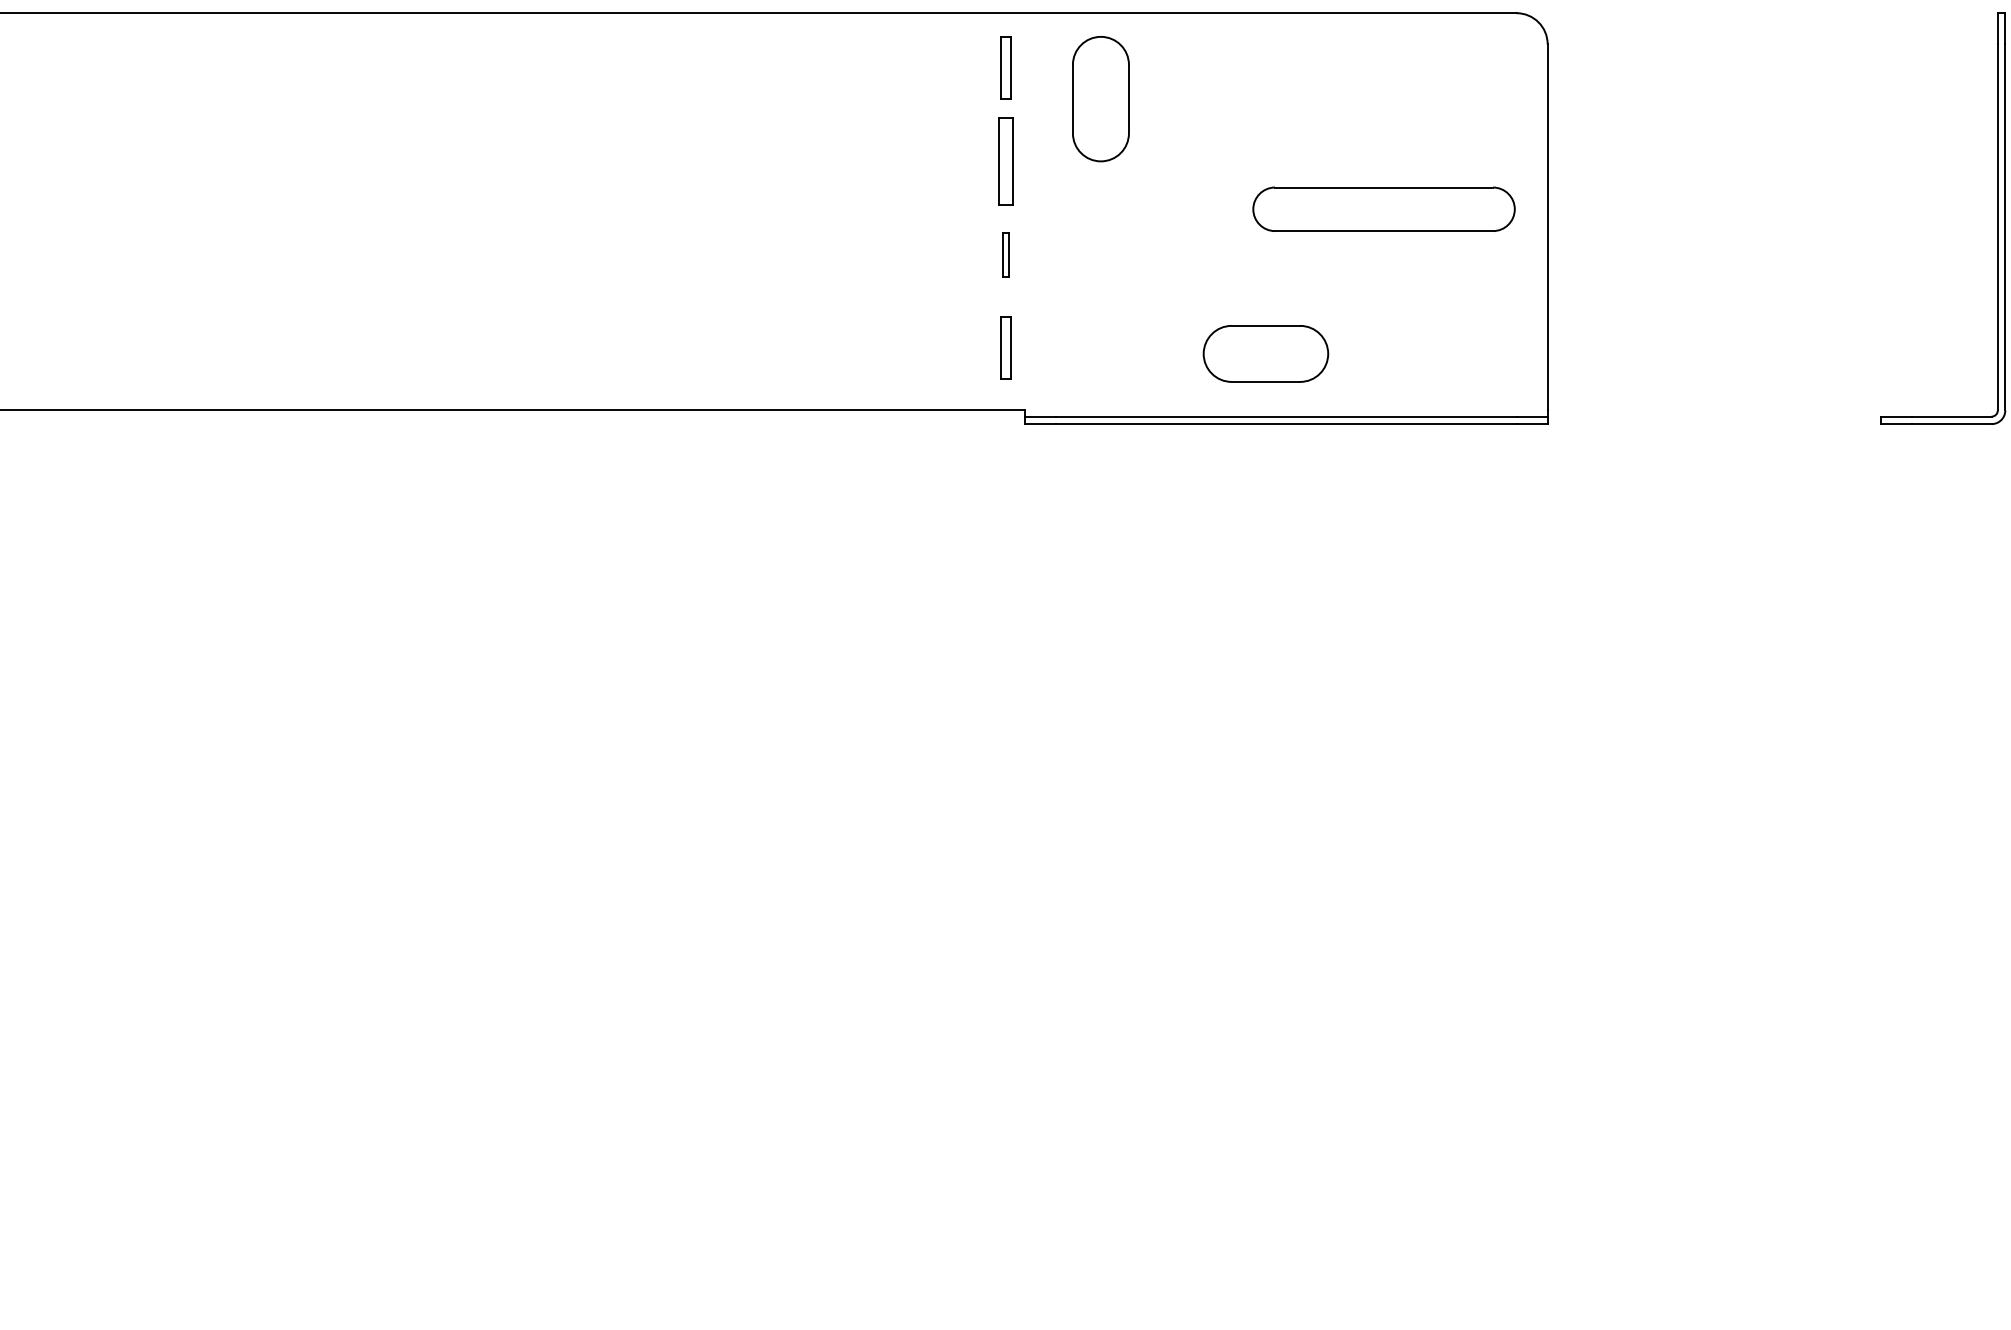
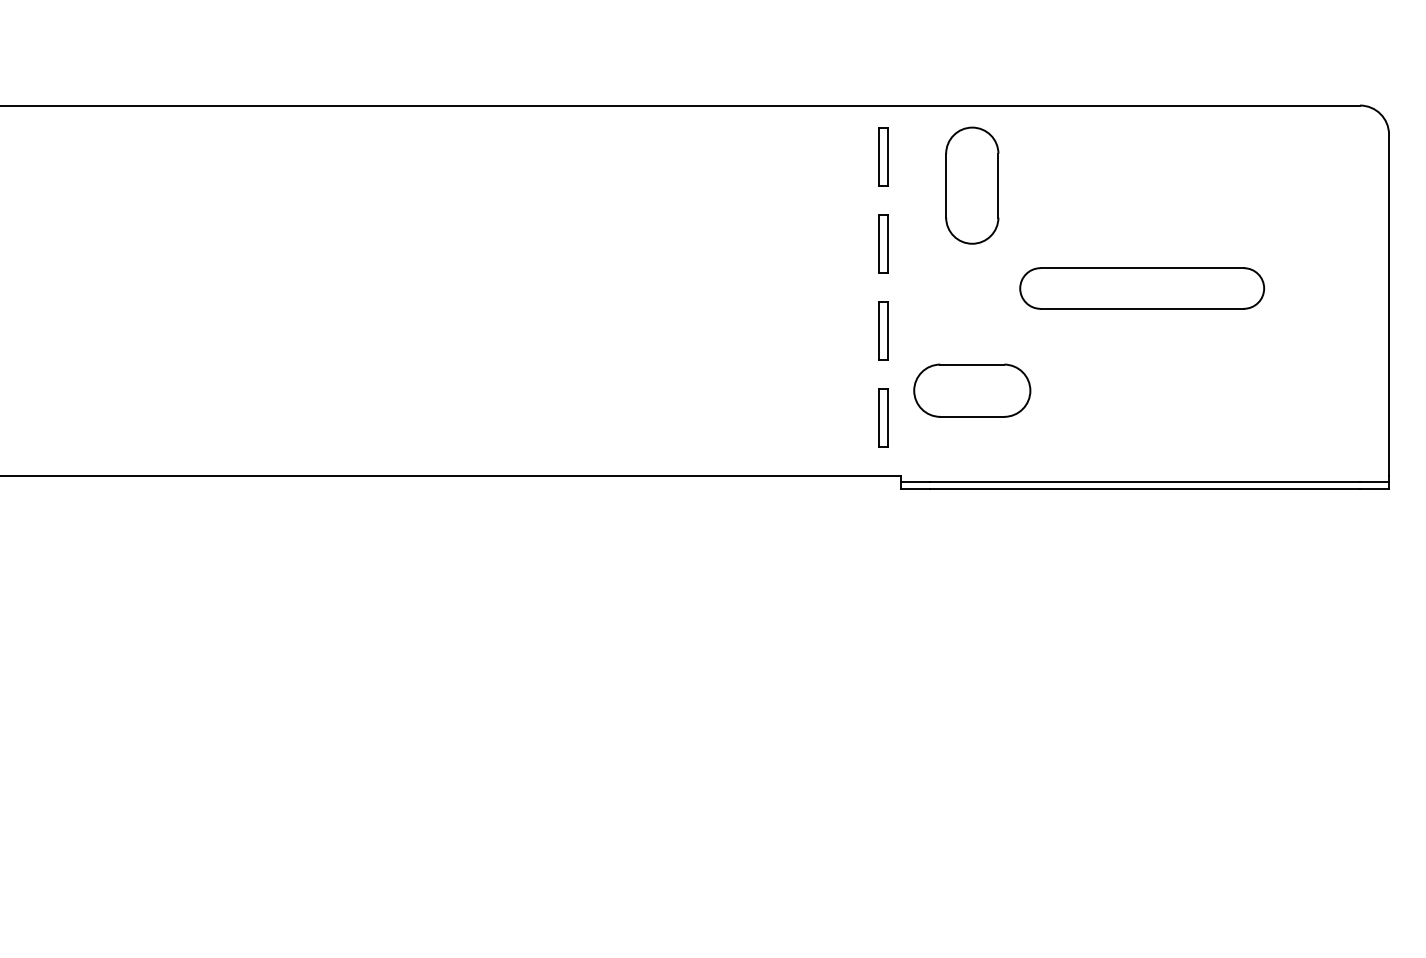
part: (1005, 161) -> (883, 243), size x0.71
part: (1383, 208) -> (1141, 287), moved
part: (1005, 254) -> (883, 330), size x1.43
part: (1265, 353) -> (971, 390), moved

